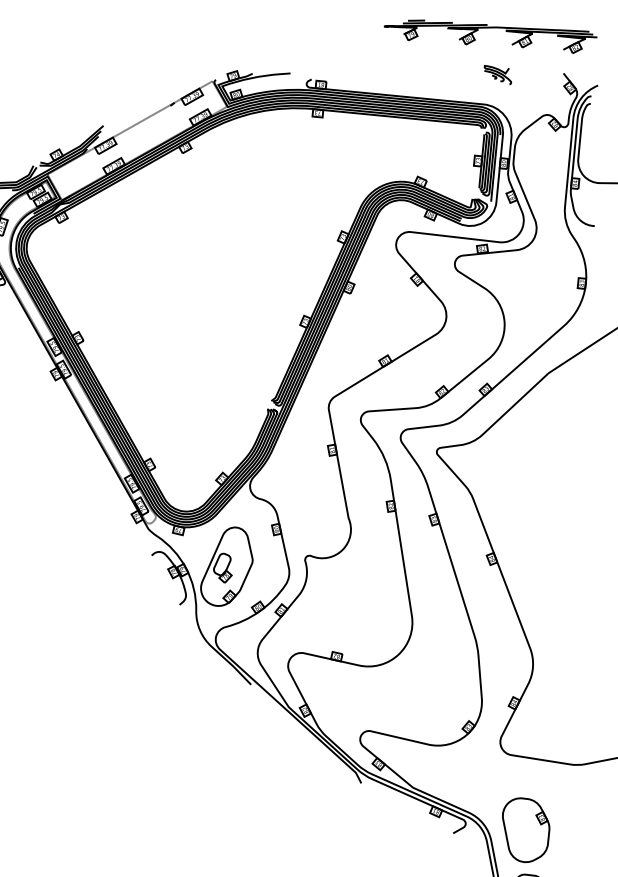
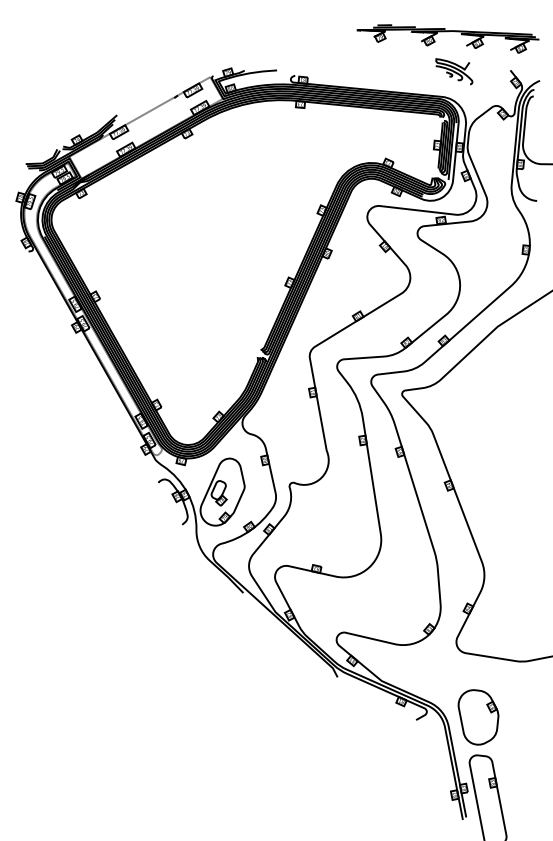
part: (498, 74) -> (454, 71), size x1.6

